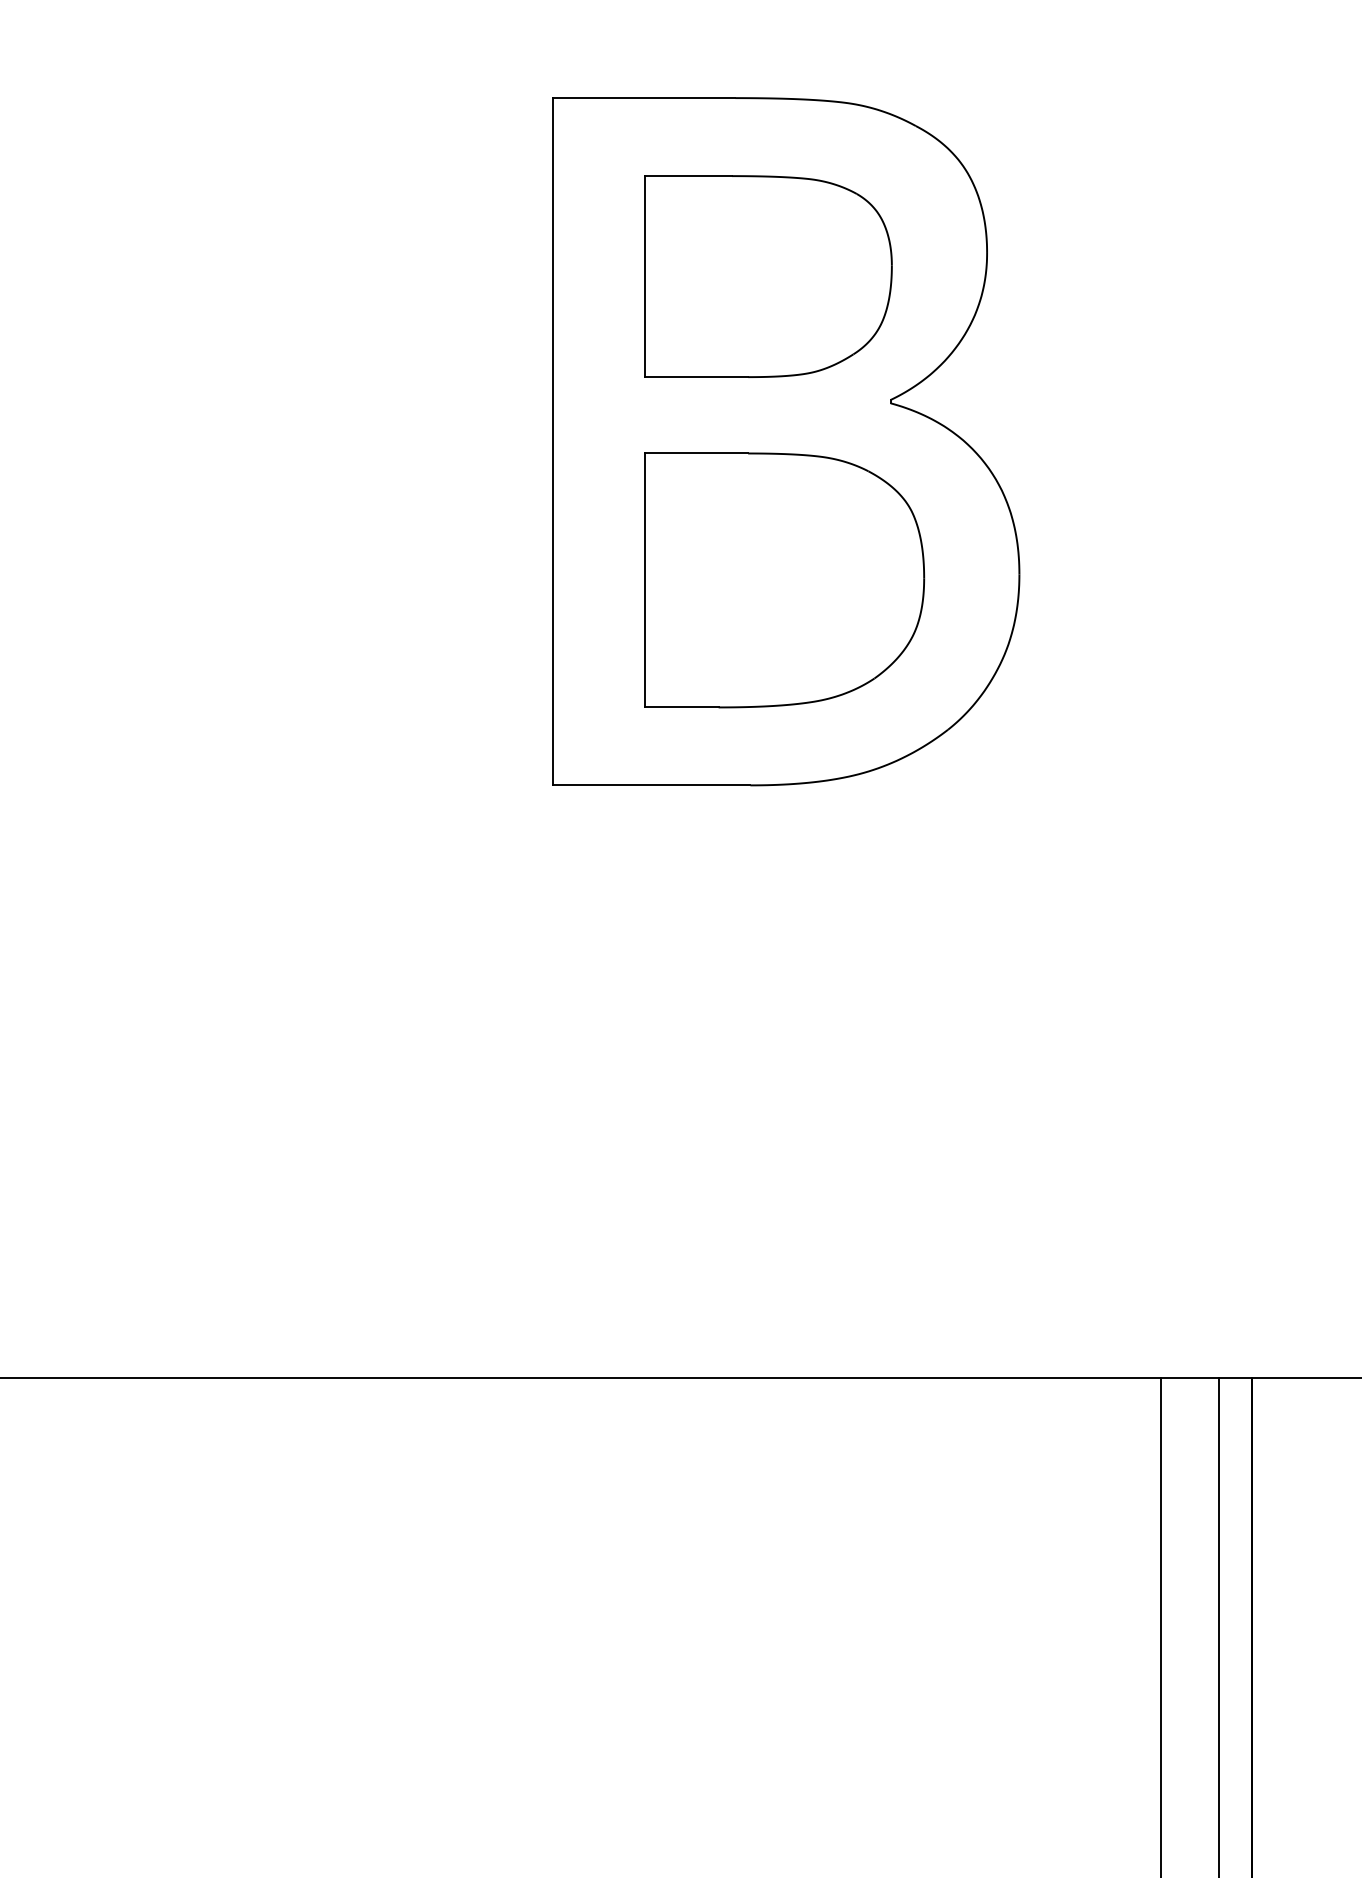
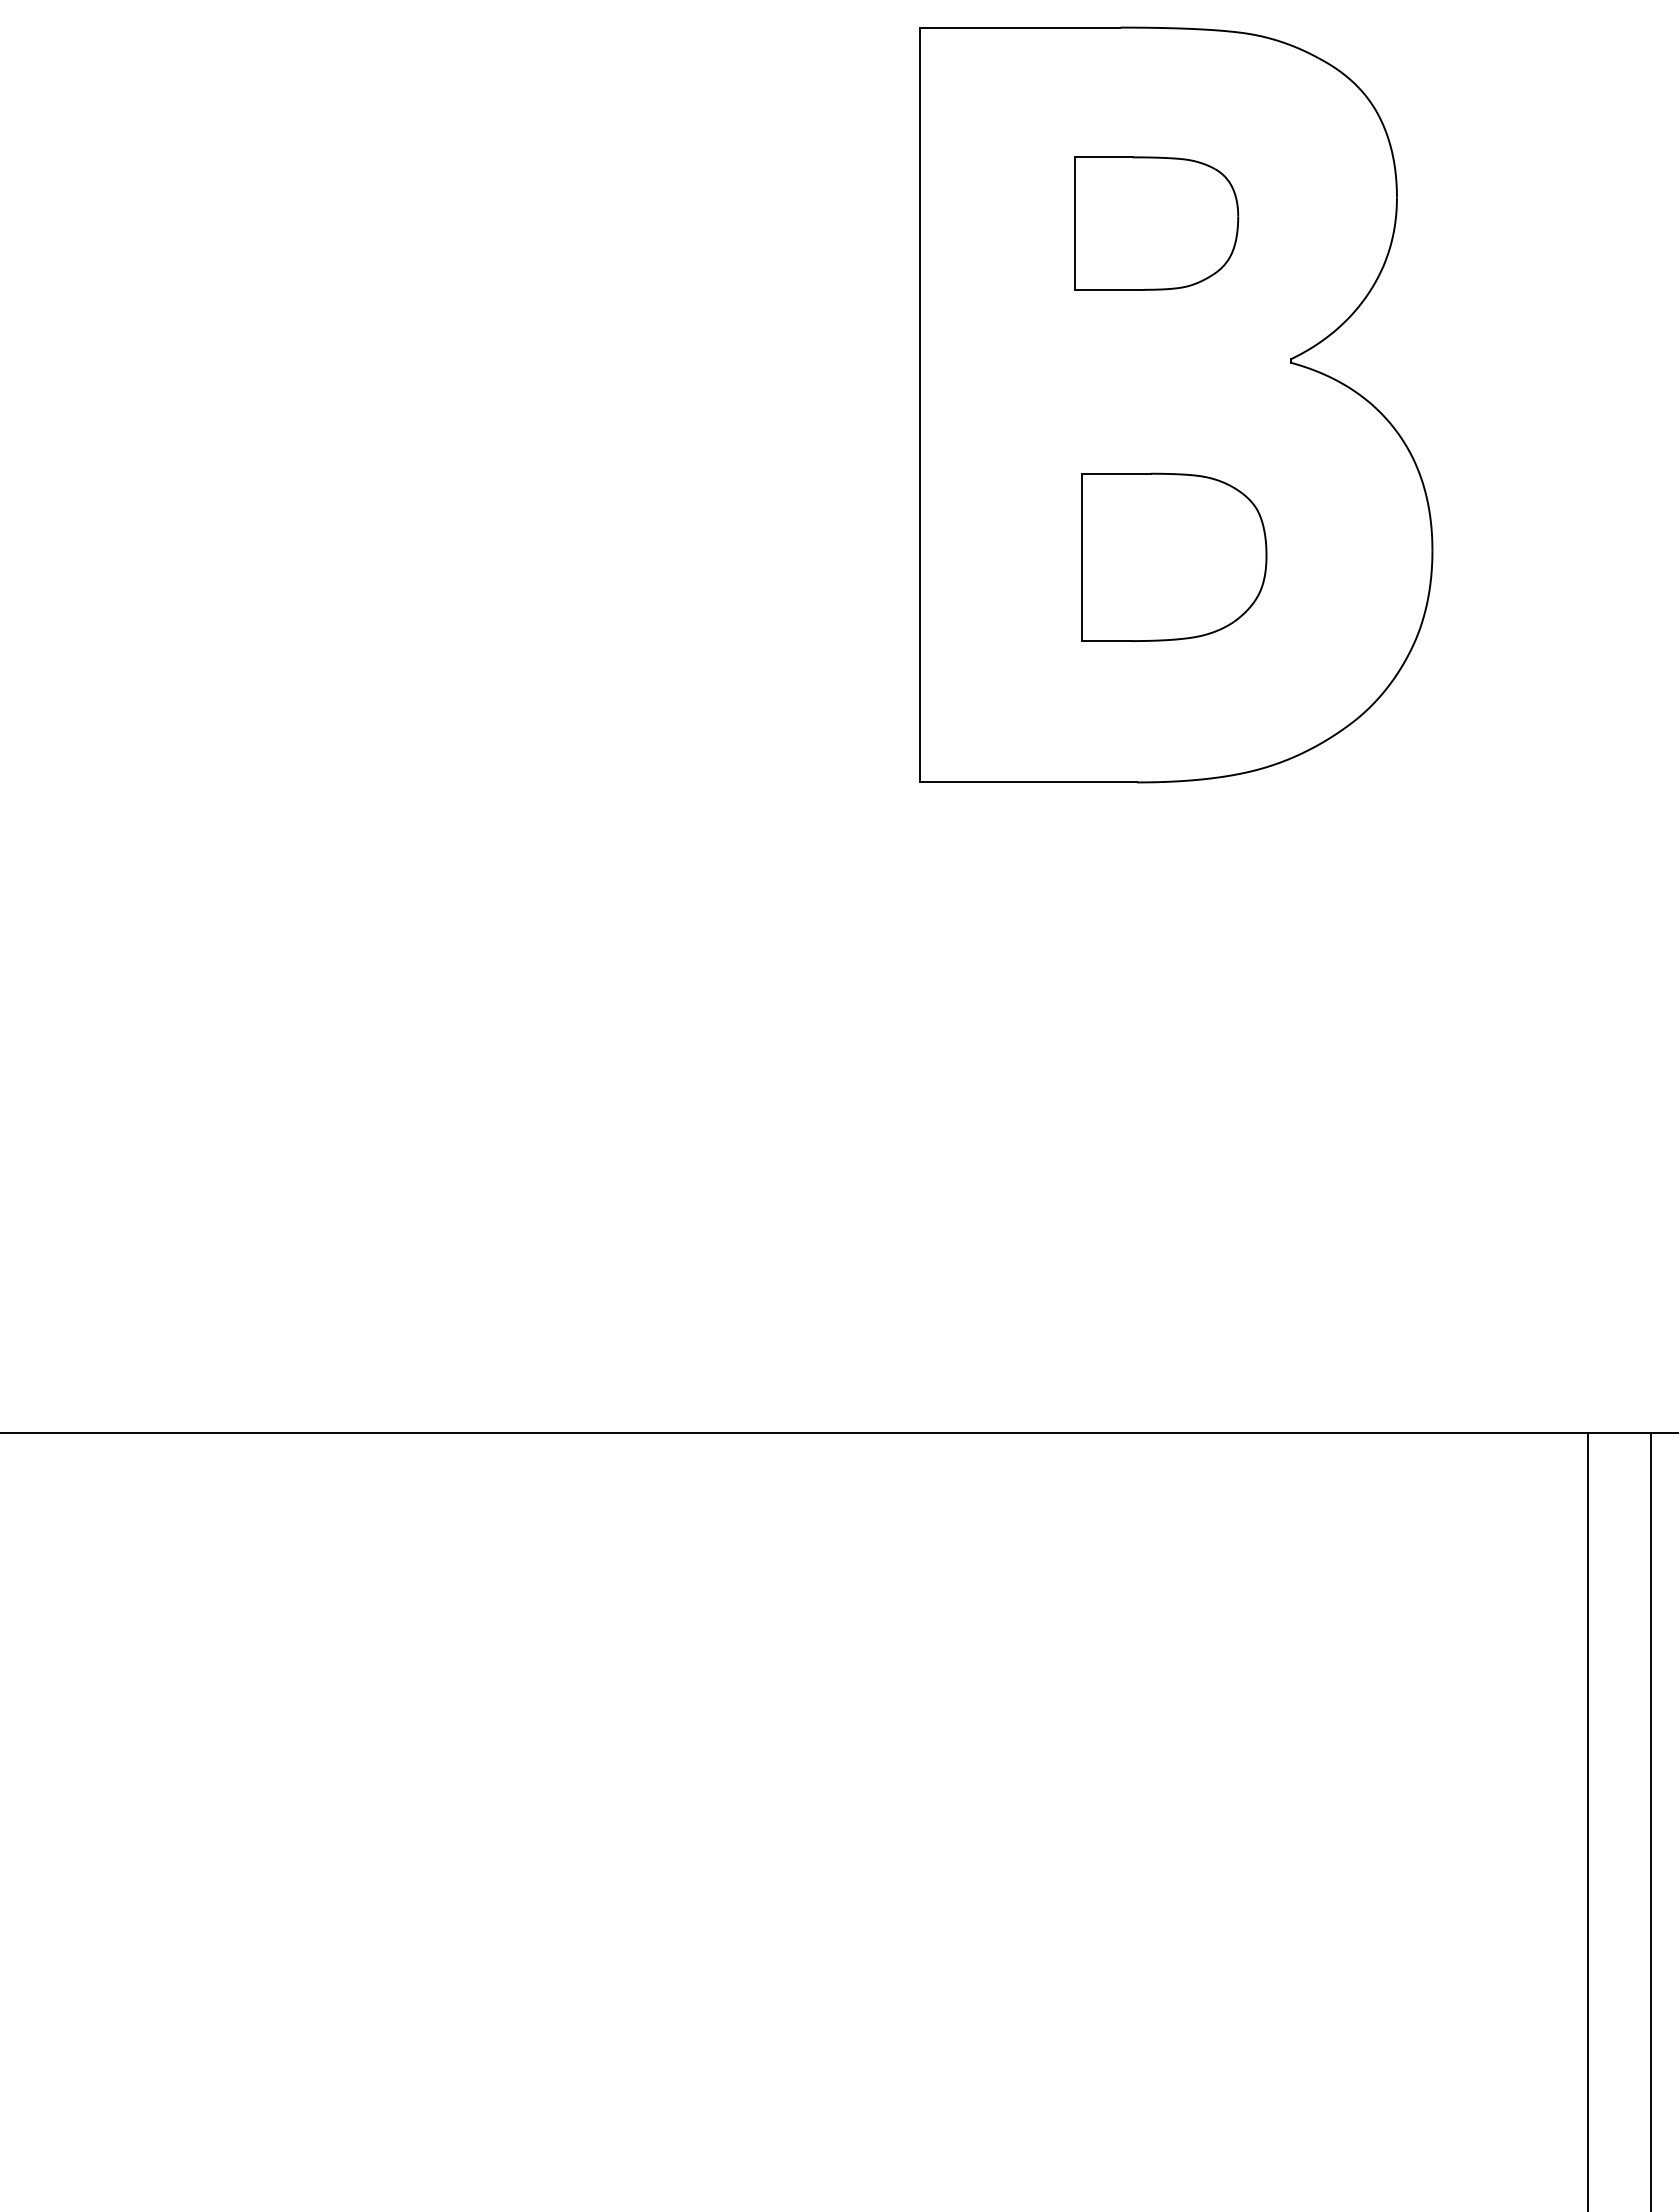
part: (768, 276) -> (1156, 223), size x0.6
part: (784, 580) -> (1174, 557), size x0.6

